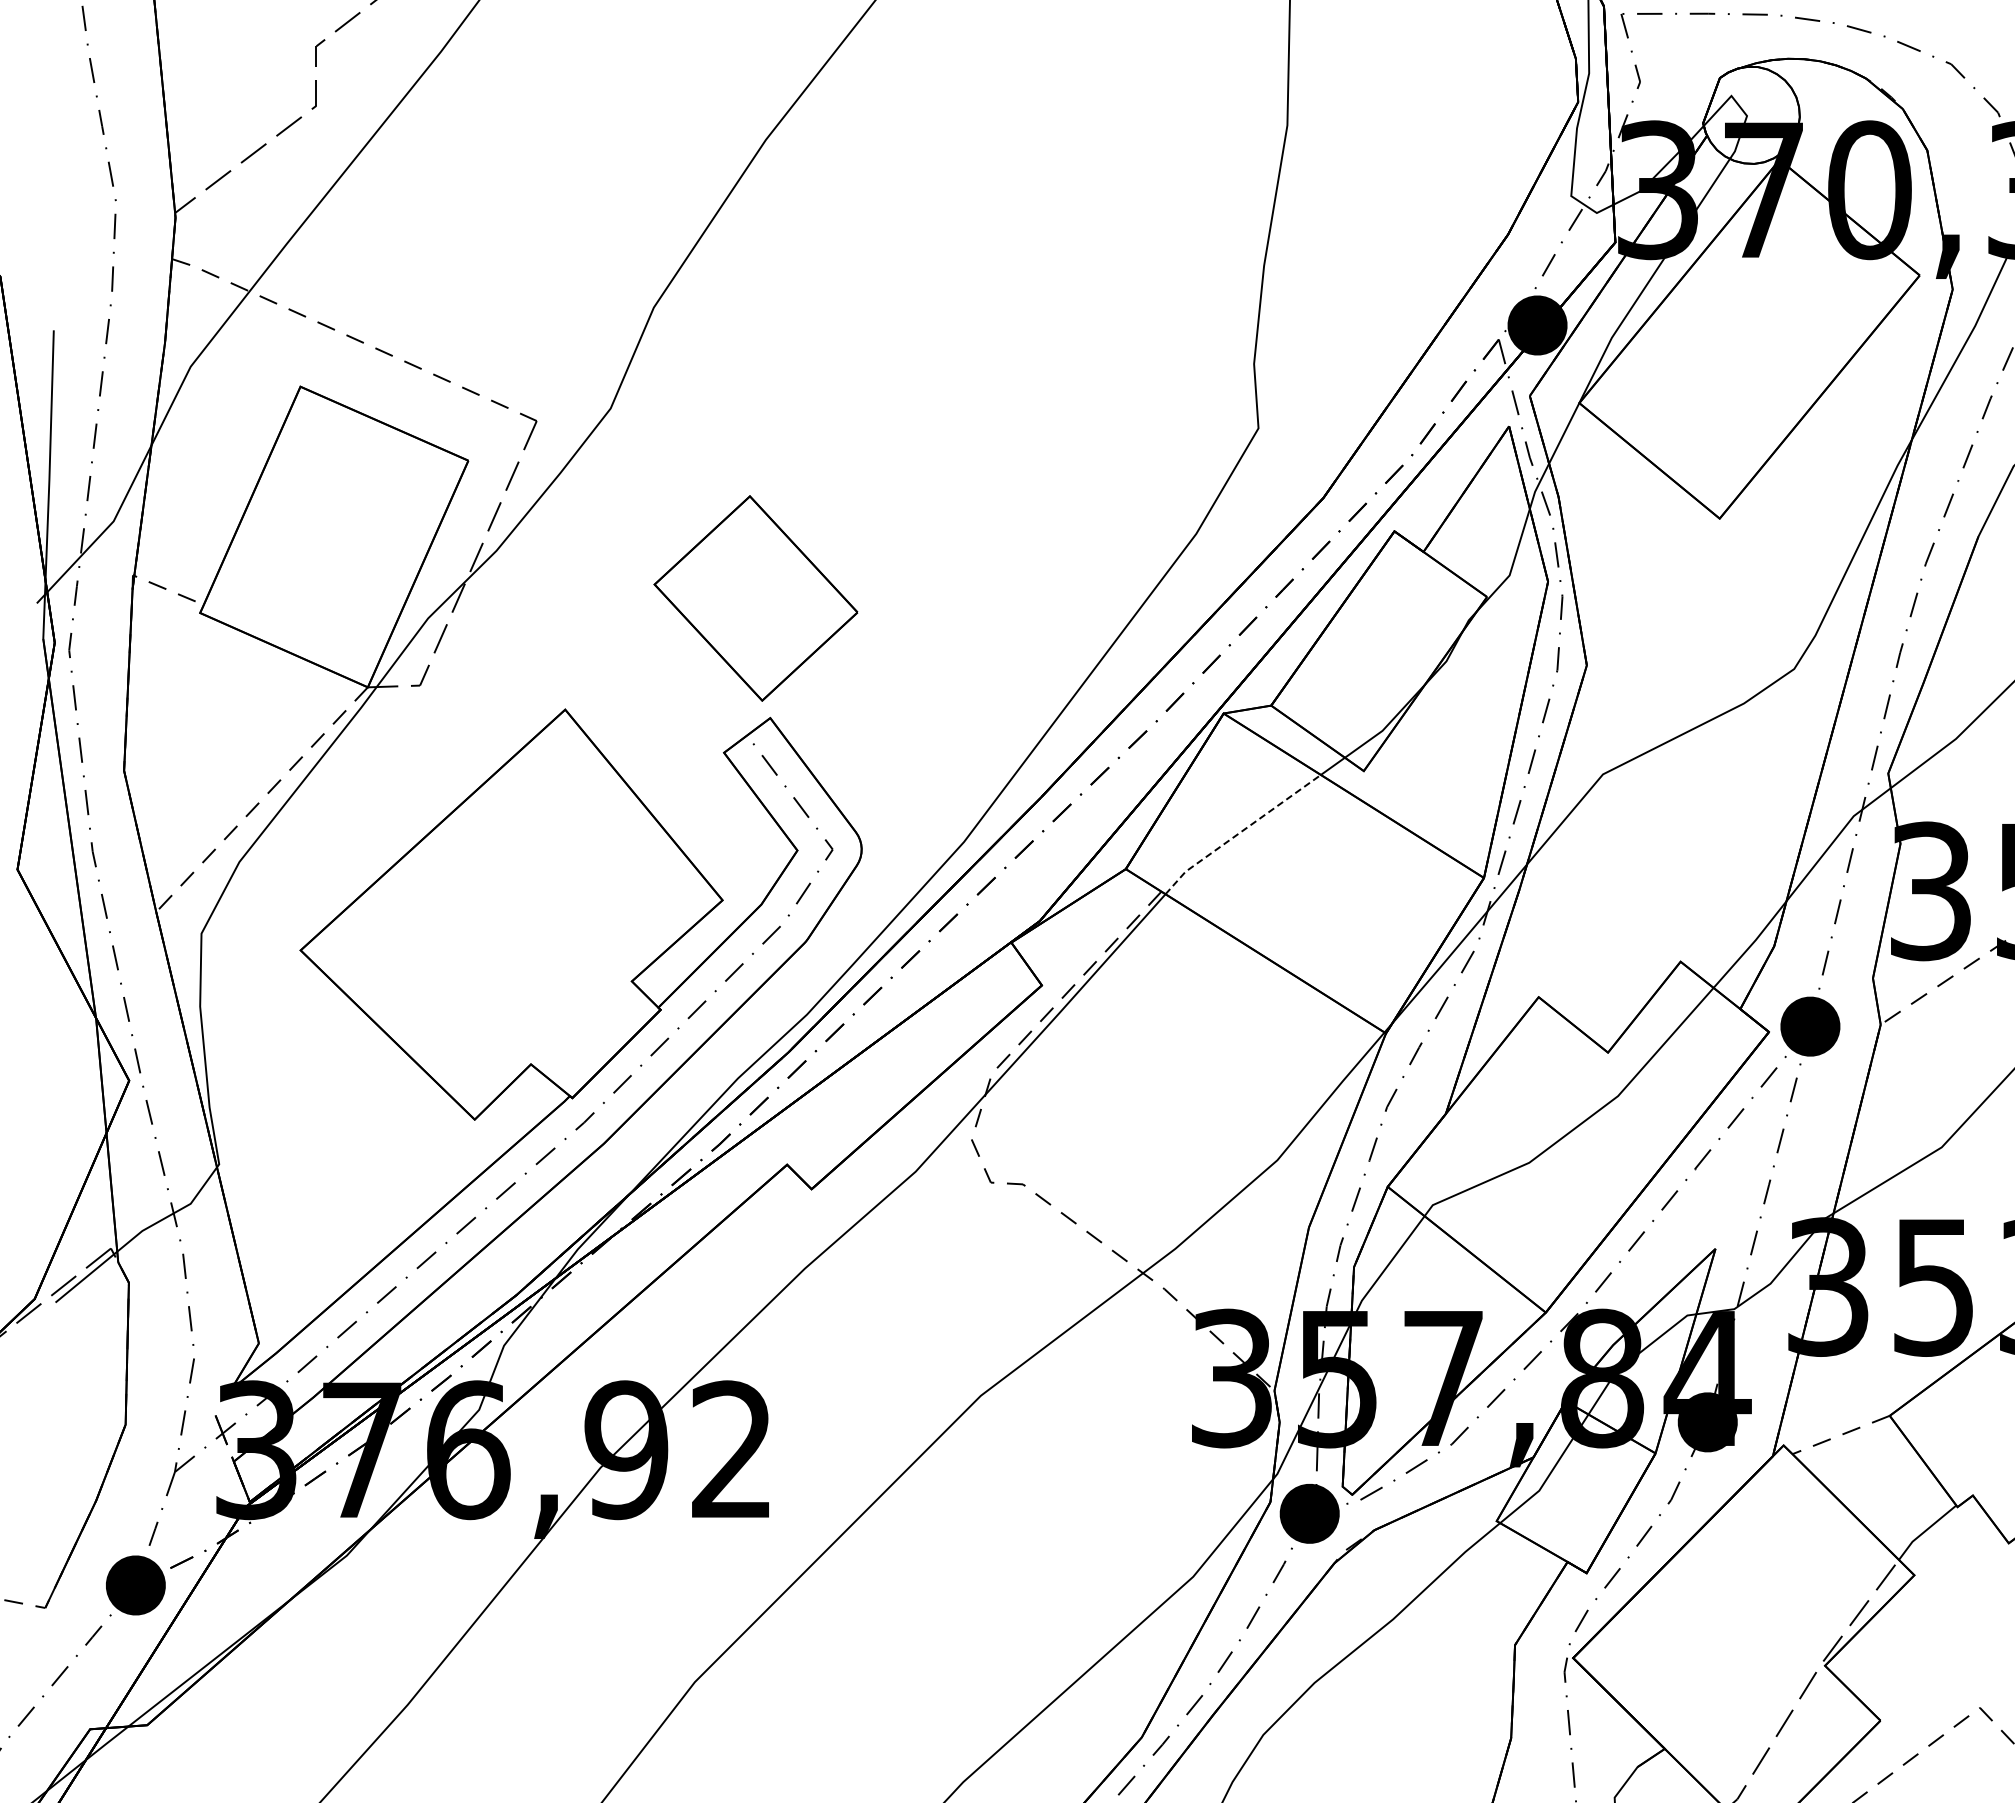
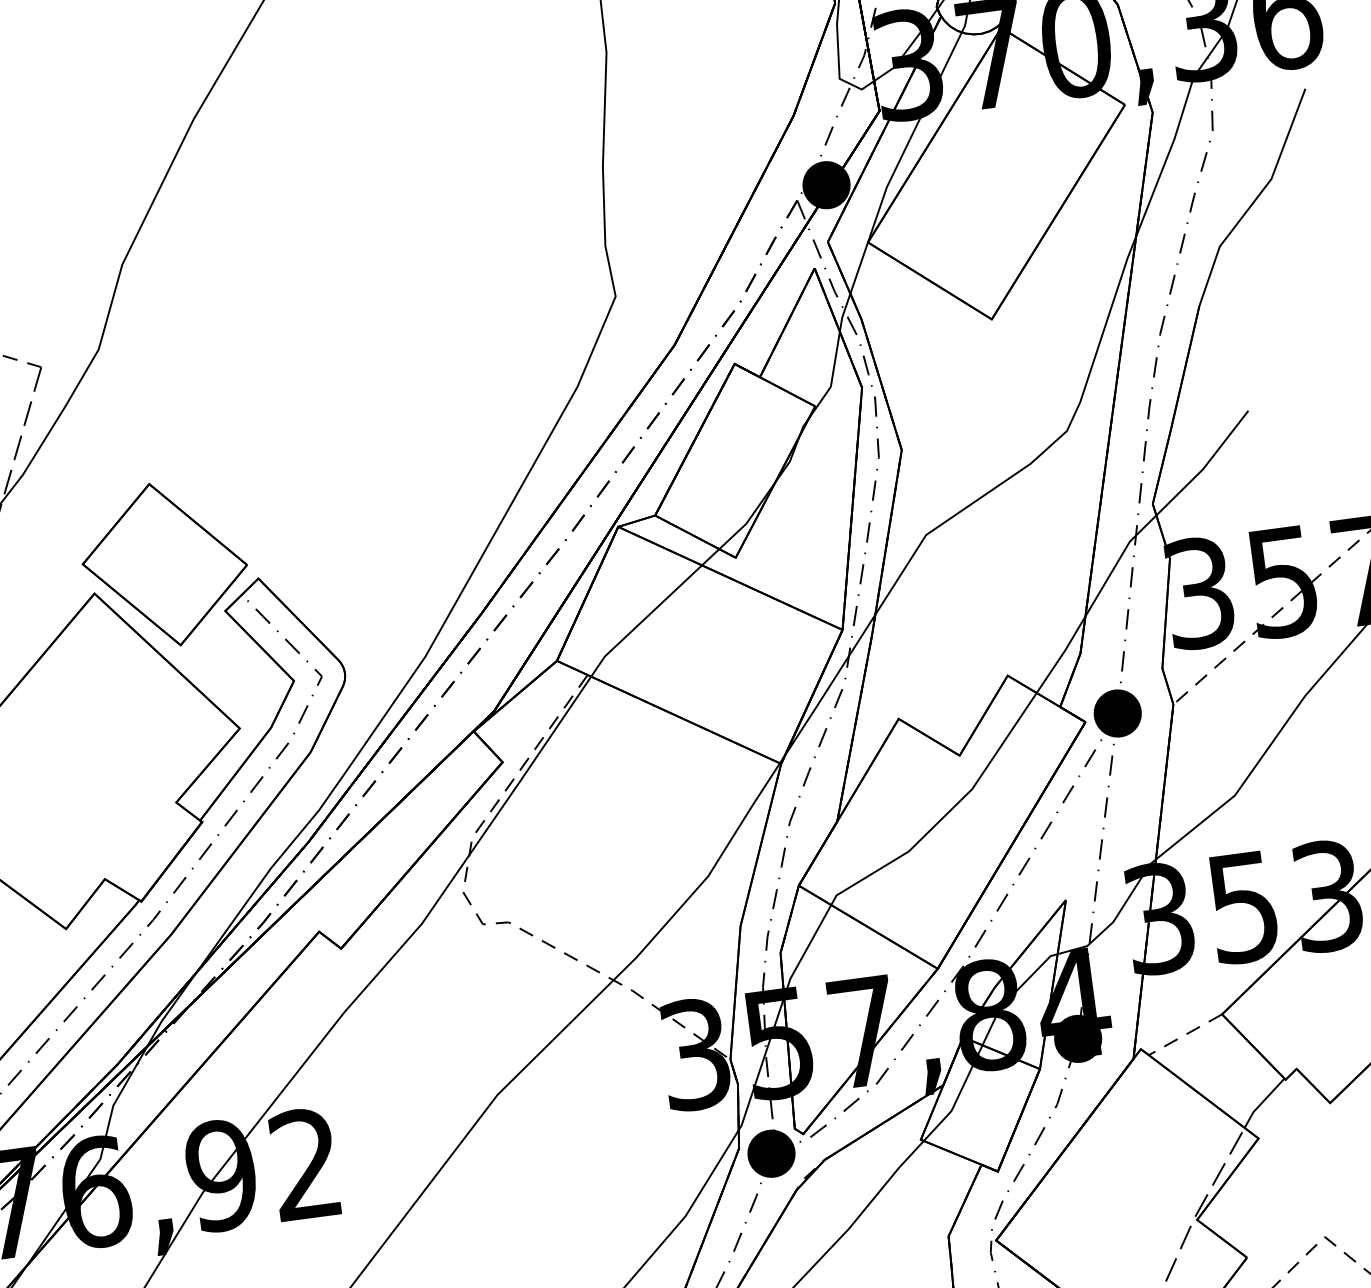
part: (755, 598) -> (164, 564), moved
line: (1240, 832) -> (644, 619), dashed -> solid

